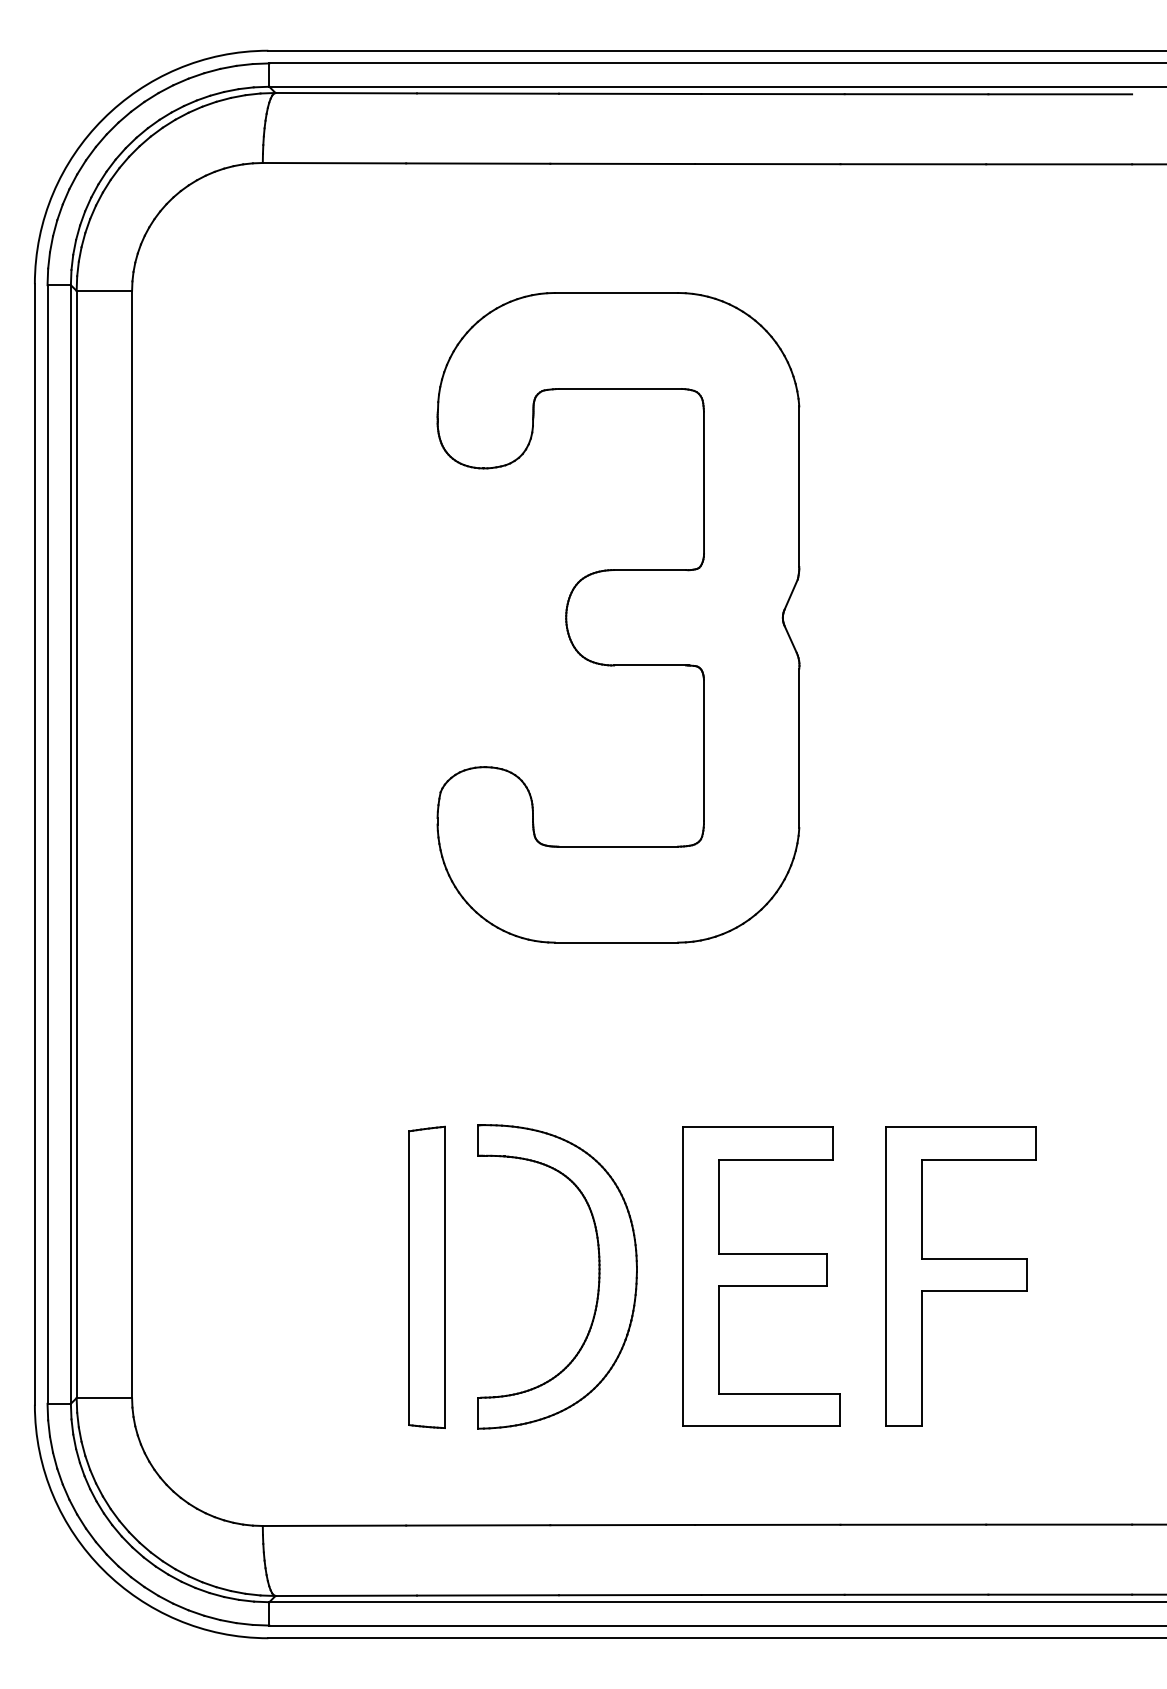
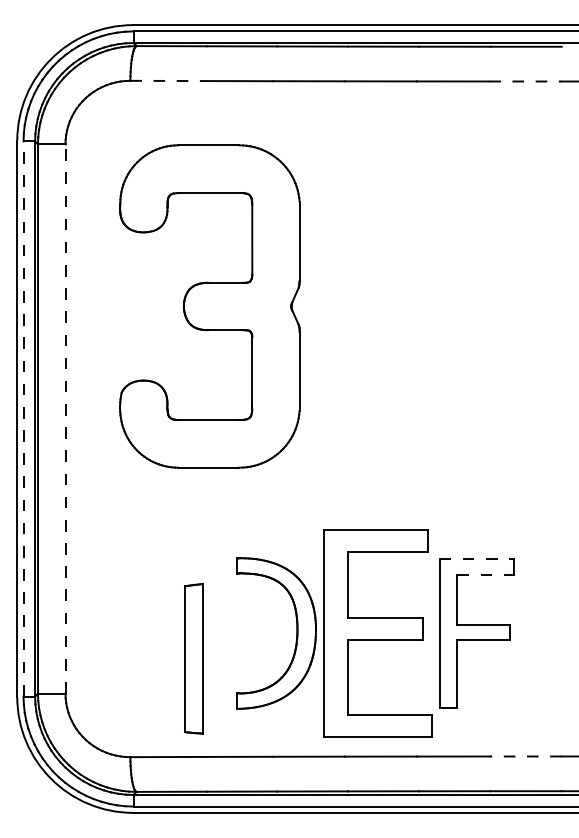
line: (333, 162) -> (165, 80), solid -> dashed
line: (1061, 164) -> (526, 81), solid -> dashed
part: (617, 617) -> (209, 306), moved
line: (132, 843) -> (65, 418), solid -> dashed
line: (47, 845) -> (23, 419), solid -> dashed
line: (962, 1127) -> (477, 559), solid -> dashed
line: (980, 1159) -> (486, 575), solid -> dashed
part: (426, 1276) -> (193, 658), moved
part: (760, 1276) -> (377, 633), size x1.4
line: (1059, 1524) -> (525, 756), solid -> dashed

